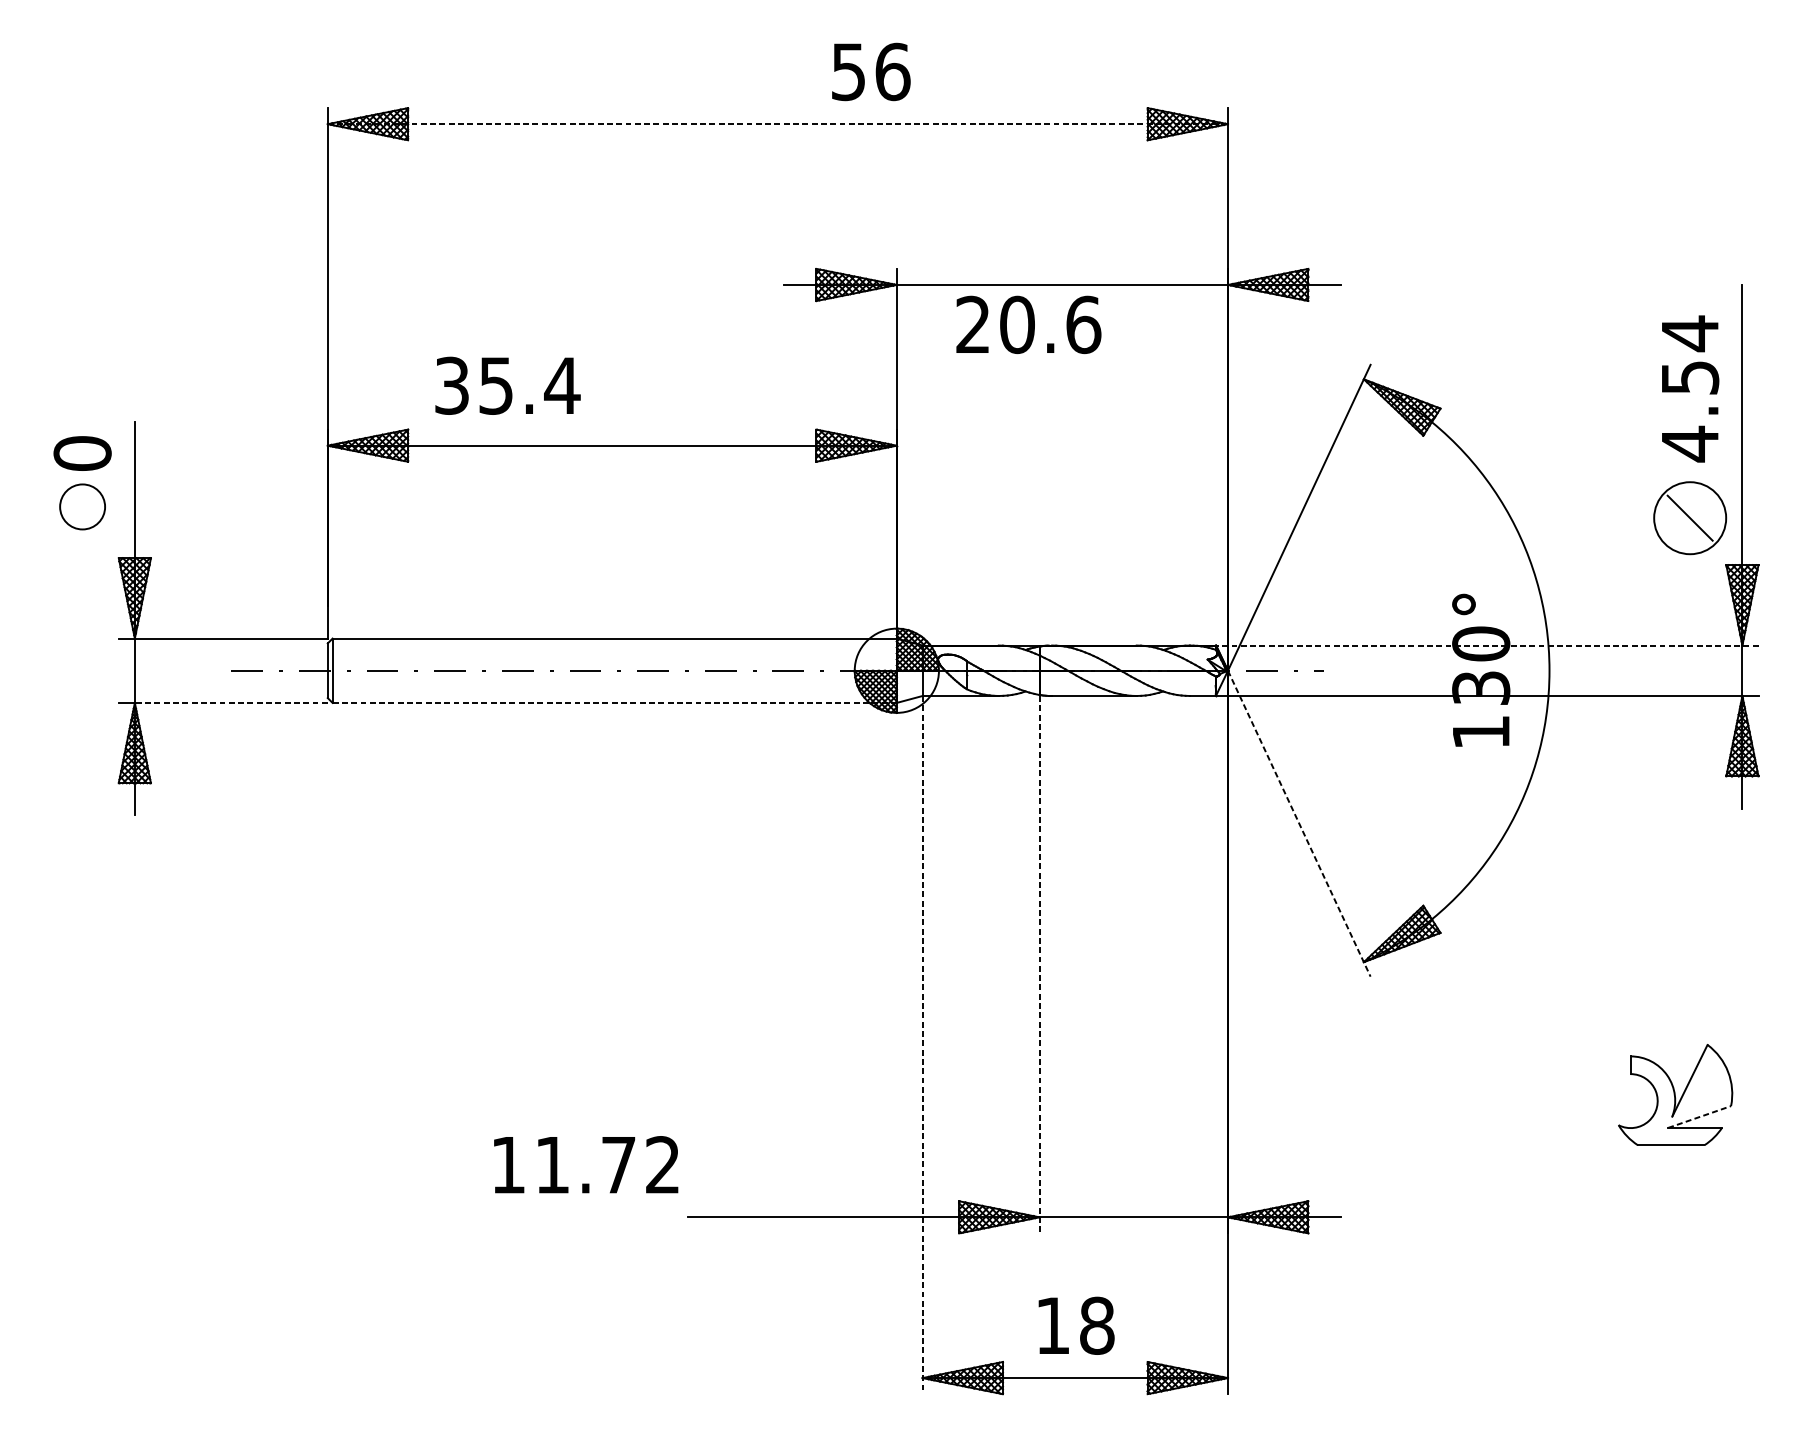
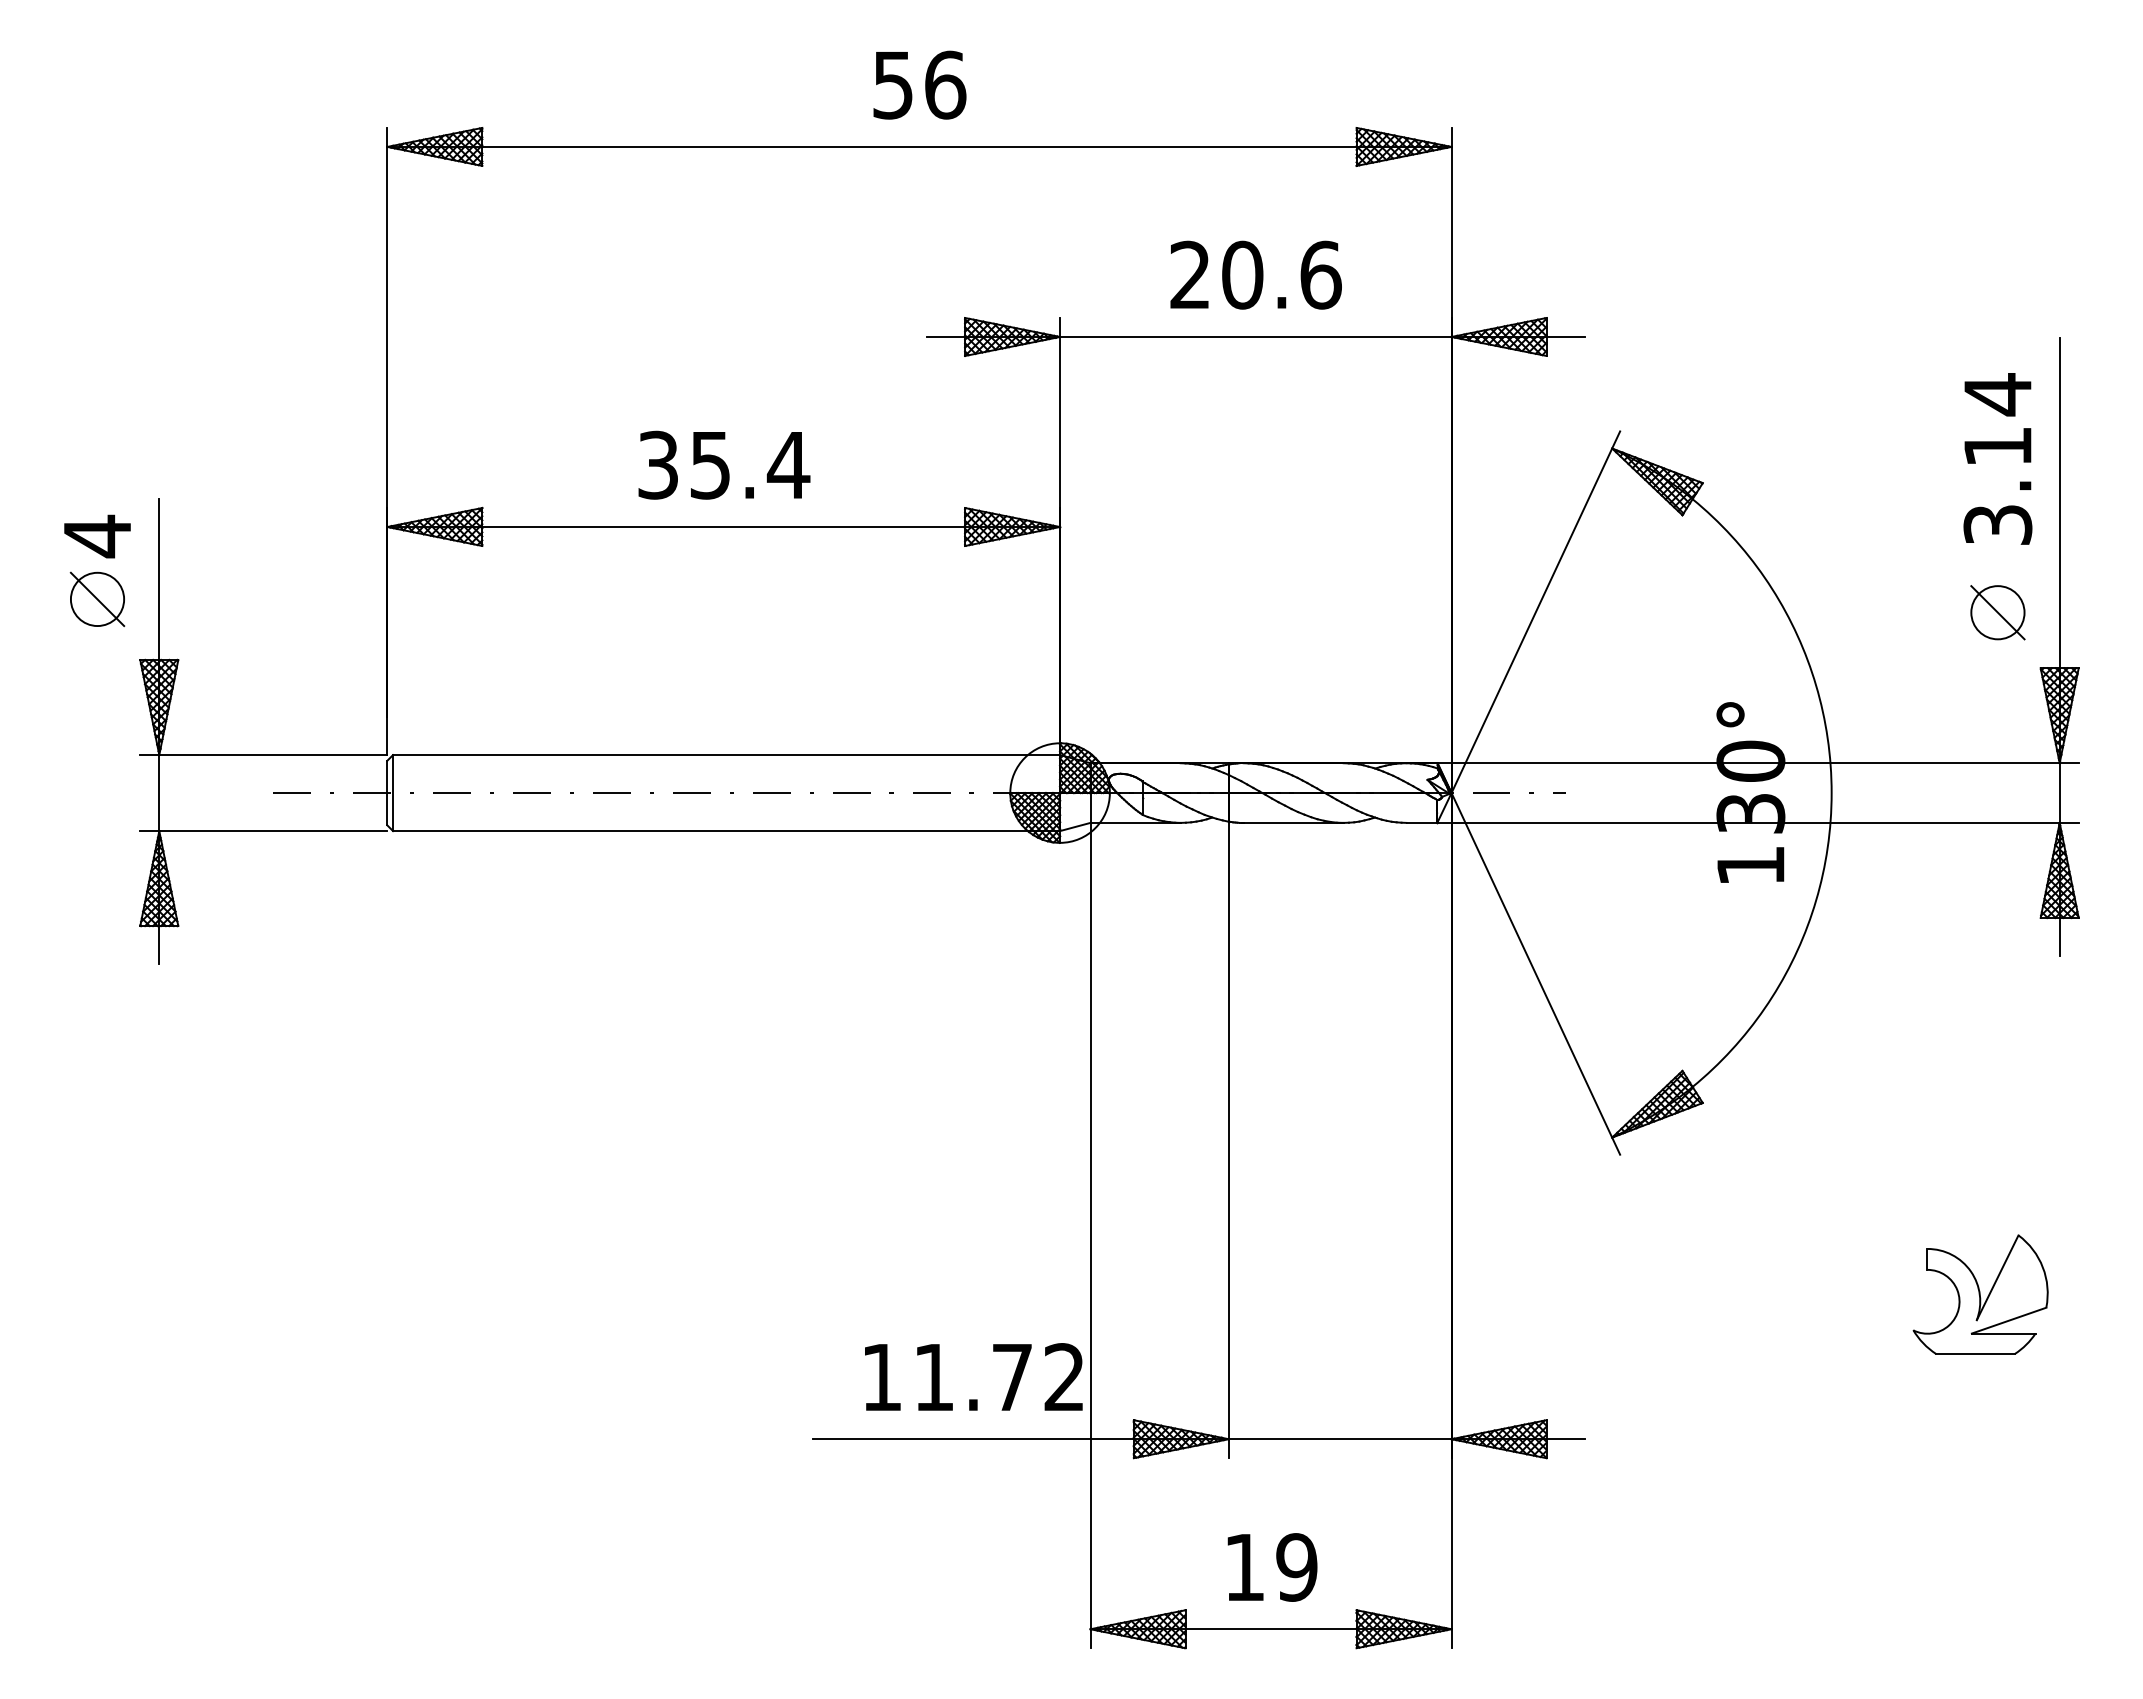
text: (870, 71) -> (919, 84), moved
line: (777, 123) -> (919, 146), dashed -> solid
text: (1028, 324) -> (1255, 274), moved
text: (508, 385) -> (724, 464), moved
text: (1689, 411) -> (1997, 486), 4.54 -> 3.14
text: (82, 453) -> (97, 536), 0 -> 4
line: (82, 507) -> (97, 599), added
circle: (1689, 518) -> (1997, 612), size x0.62
line: (1487, 645) -> (1758, 763), dashed -> solid
line: (230, 703) -> (272, 831), dashed -> solid
line: (614, 703) -> (726, 831), dashed -> solid
line: (1298, 823) -> (1535, 973), dashed -> solid
line: (1039, 964) -> (1228, 1140), dashed -> solid
line: (922, 1045) -> (1090, 1235), dashed -> solid
line: (1699, 1116) -> (2009, 1320), dashed -> solid
text: (585, 1164) -> (973, 1376), moved
text: (1096, 1325) -> (1296, 1567), 18 -> 19

